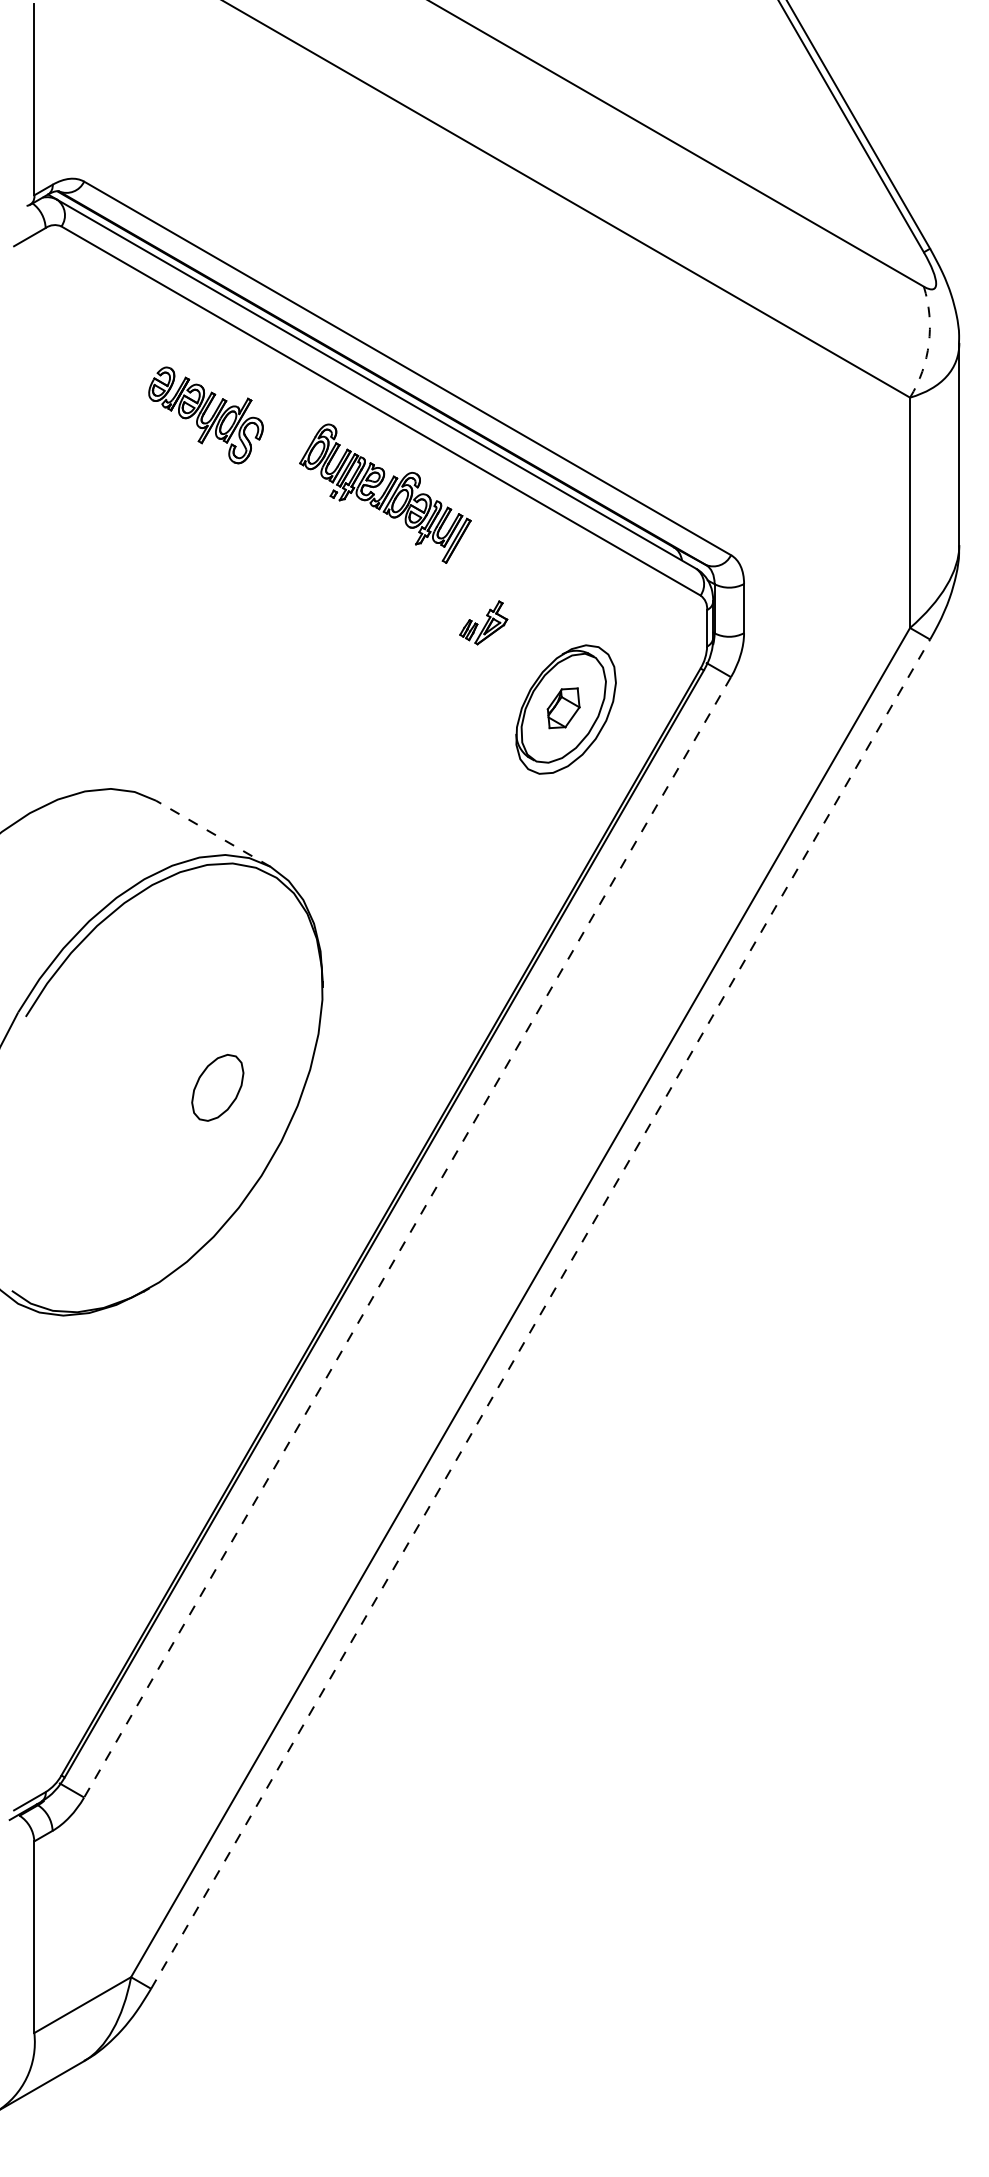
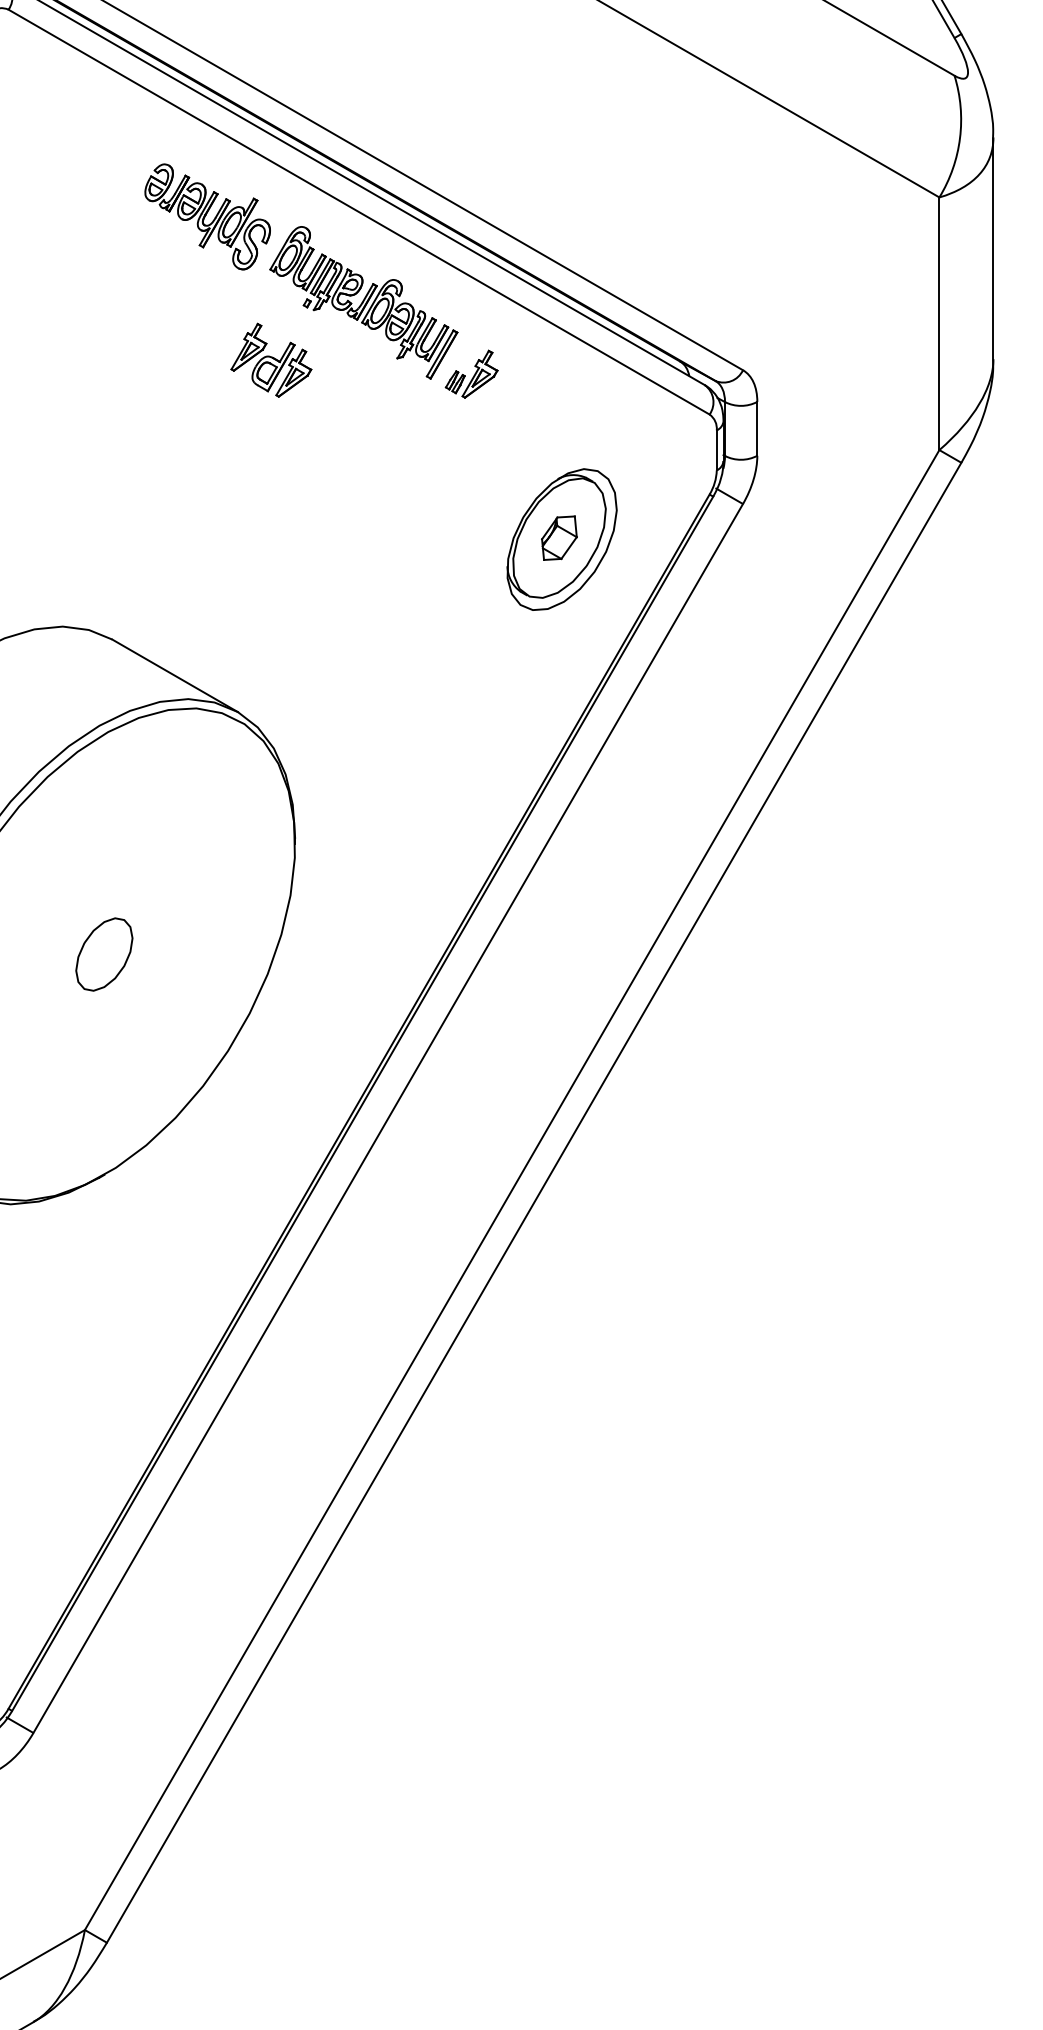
arc: (928, 343) -> (959, 138), dashed -> solid
part: (205, 415) -> (207, 217), moved
part: (300, 545) -> (270, 359), added
part: (483, 622) -> (471, 373), moved
line: (212, 833) -> (174, 675), dashed -> solid
part: (217, 1087) -> (104, 954), moved
line: (407, 1237) -> (388, 1118), dashed -> solid
line: (540, 1314) -> (534, 1203), dashed -> solid

